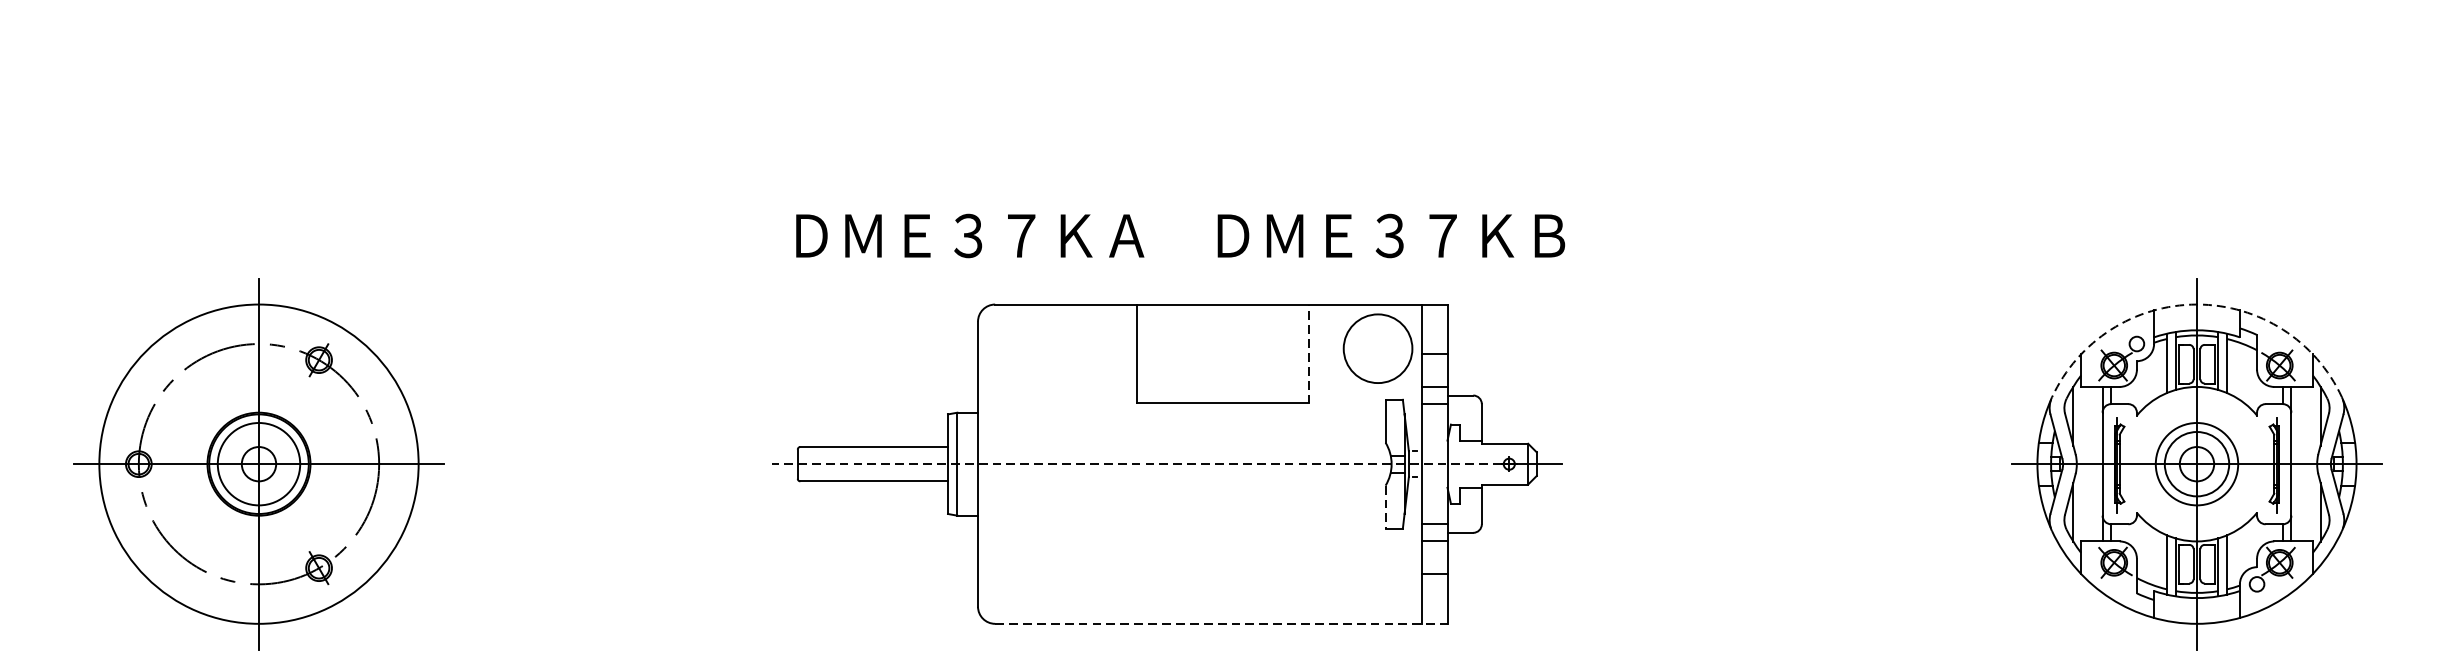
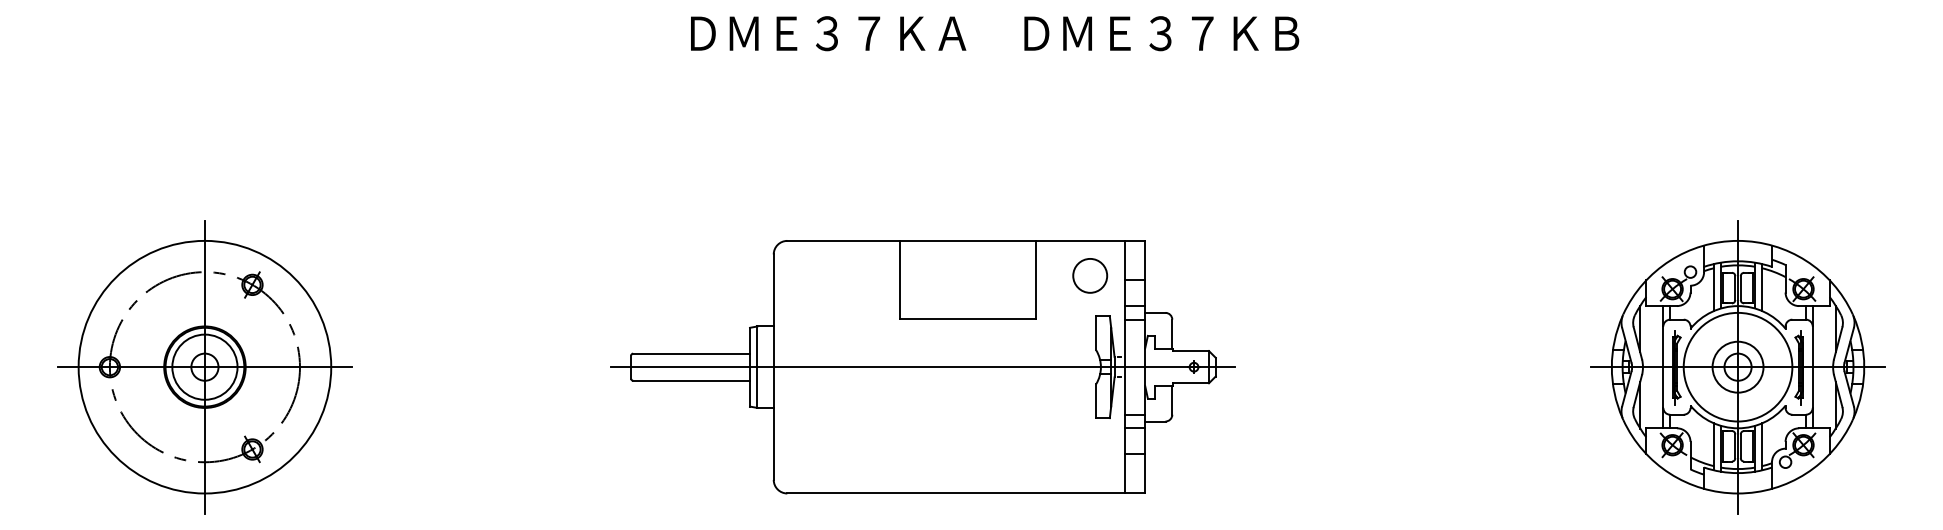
text: (1181, 235) -> (995, 33), moved
arc: (2197, 304) -> (1738, 240), dashed -> solid
circle: (1378, 348) -> (1090, 275), size x0.62
line: (1308, 353) -> (1035, 279), dashed -> solid
circle: (2196, 463) -> (1737, 366), size x1.67
line: (1136, 464) -> (899, 367), dashed -> solid
line: (1386, 507) -> (1096, 401), dashed -> solid
line: (1221, 623) -> (966, 493), dashed -> solid

